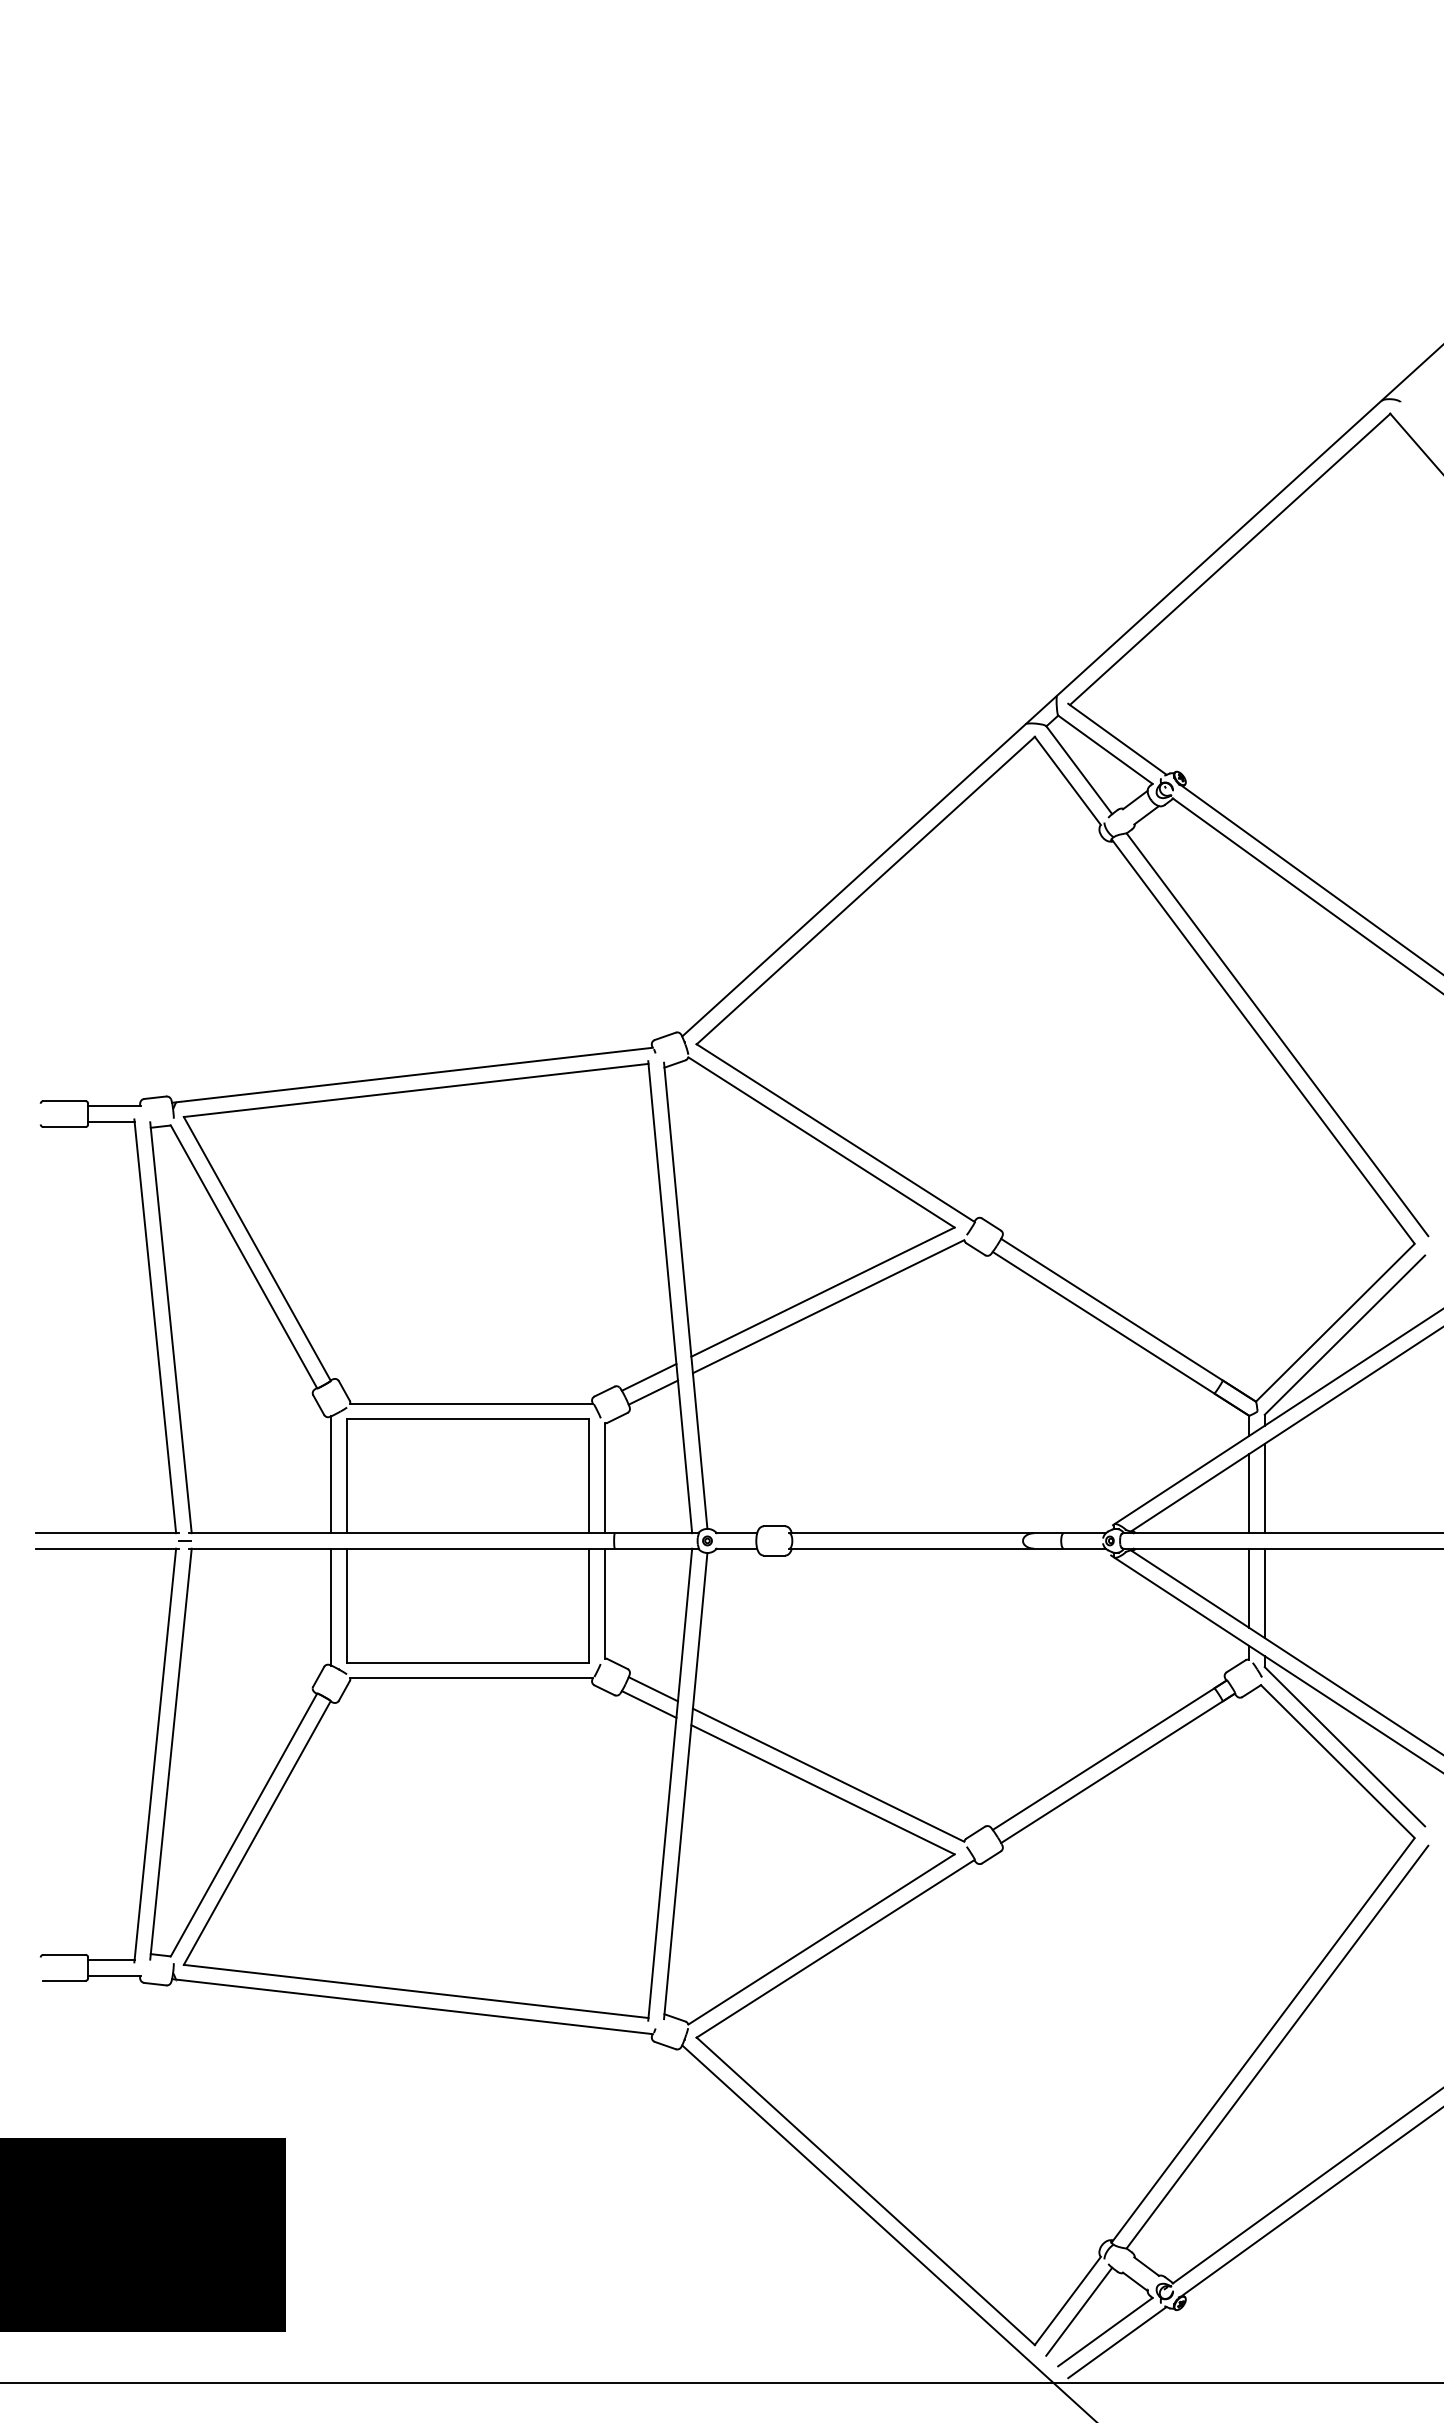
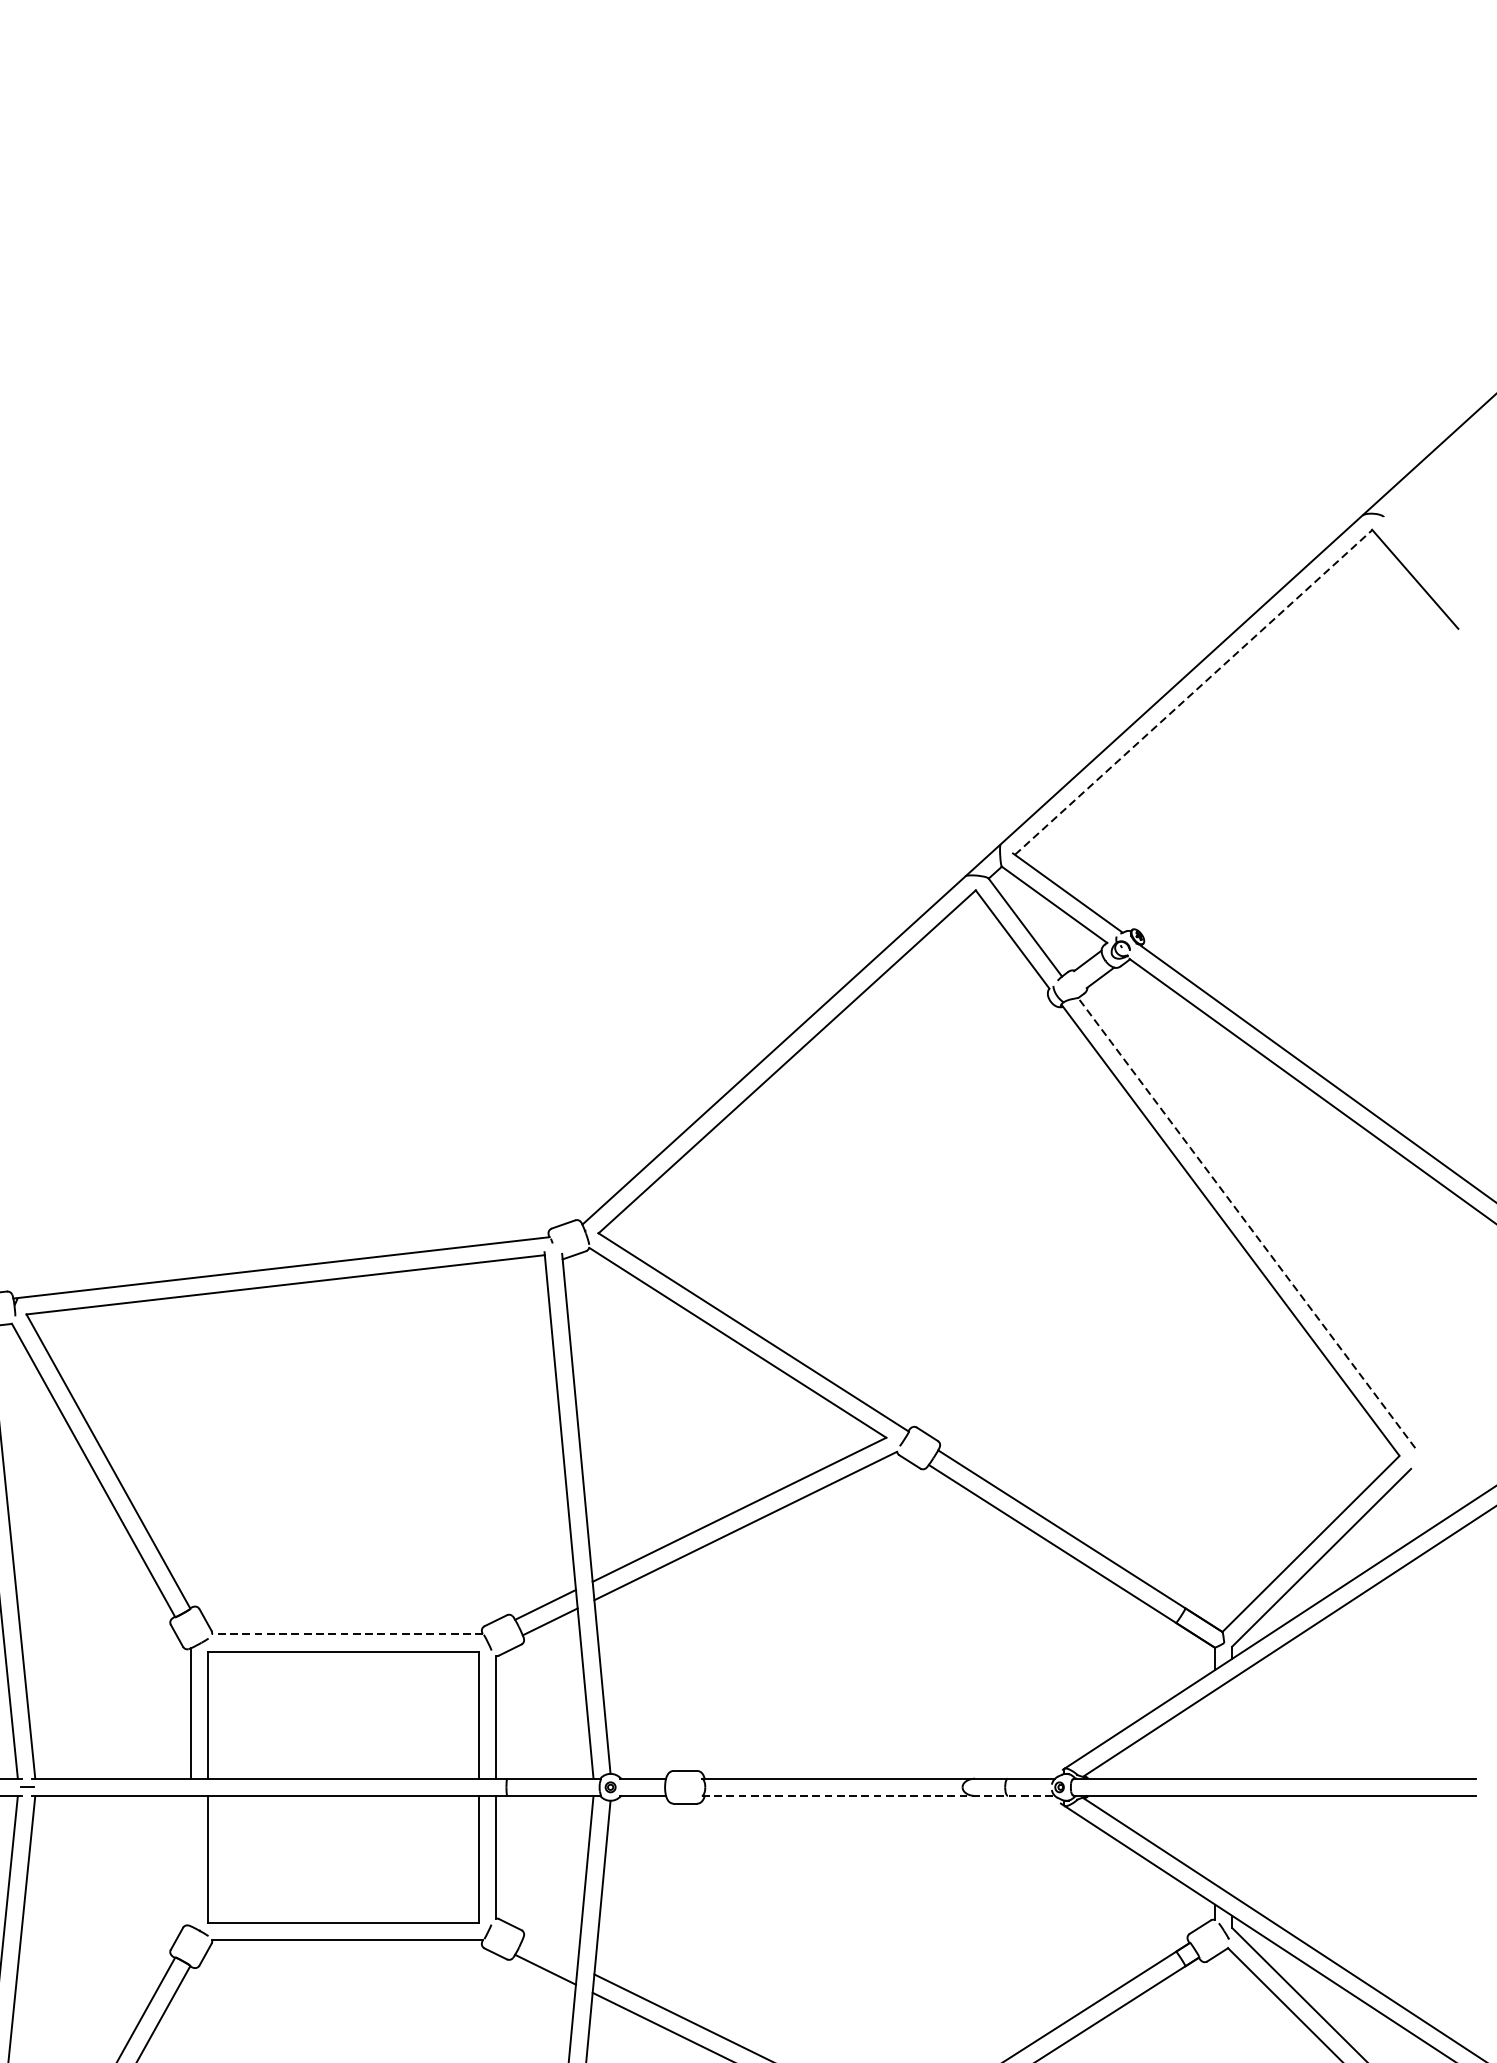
line: (1230, 559) -> (1194, 692), solid -> dashed
line: (1277, 1034) -> (1246, 1222), solid -> dashed
line: (471, 1403) -> (347, 1634), solid -> dashed
line: (1264, 1488) -> (1231, 1728), removed
line: (1249, 1493) -> (1215, 1734), removed
line: (948, 1548) -> (879, 1795), solid -> dashed
line: (1249, 1587) -> (1215, 1839), removed
line: (1264, 1593) -> (1231, 1845), removed
line: (331, 1606) -> (191, 1860), removed
line: (653, 1689) -> (550, 1953), removed

